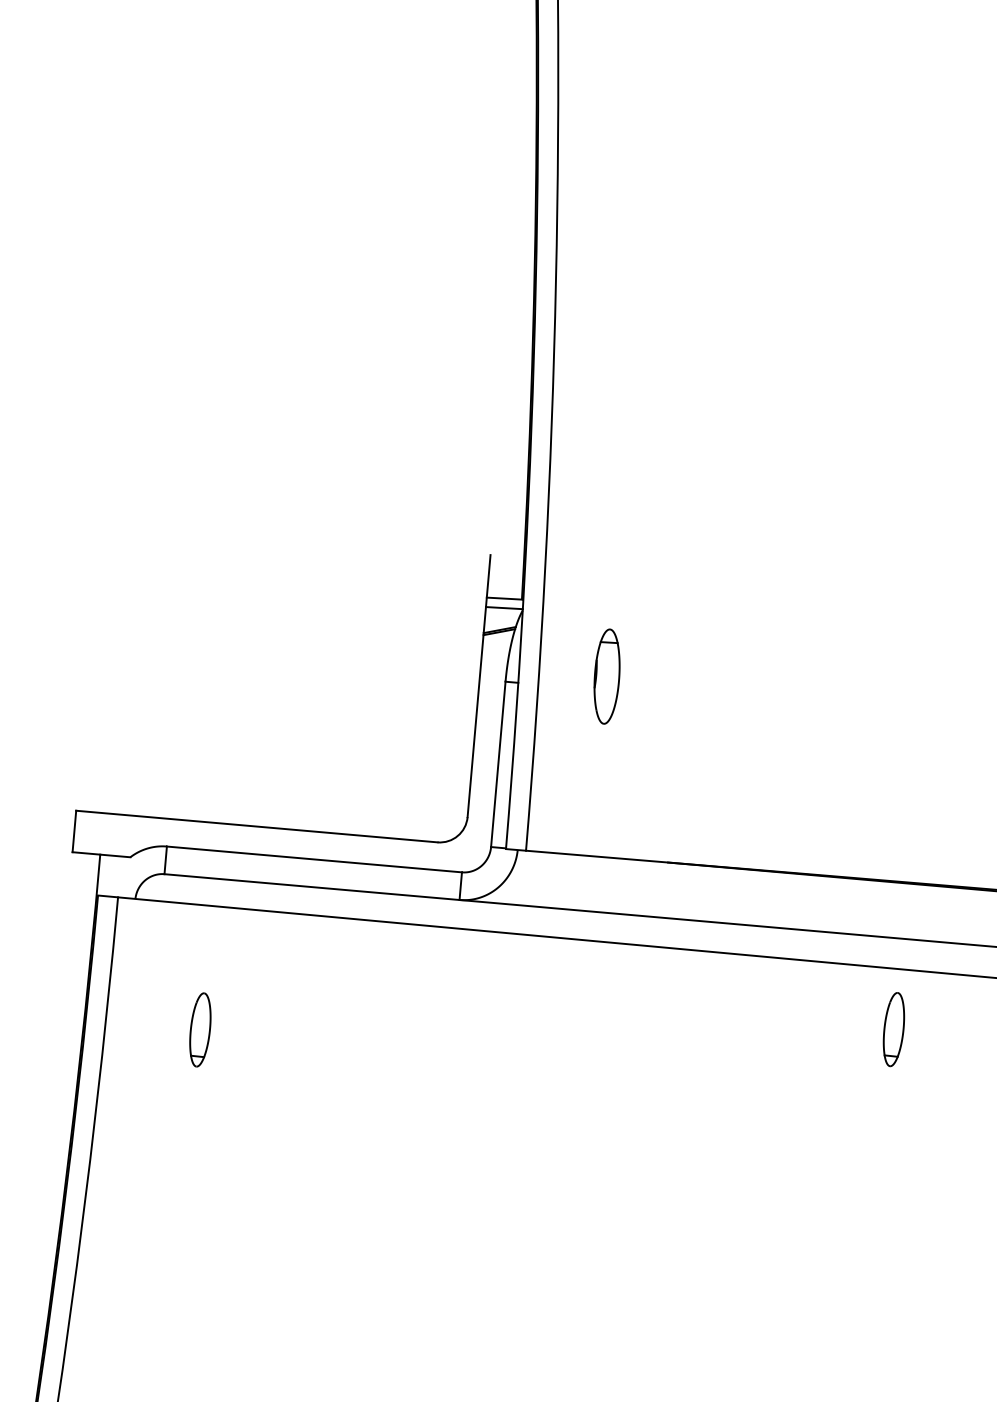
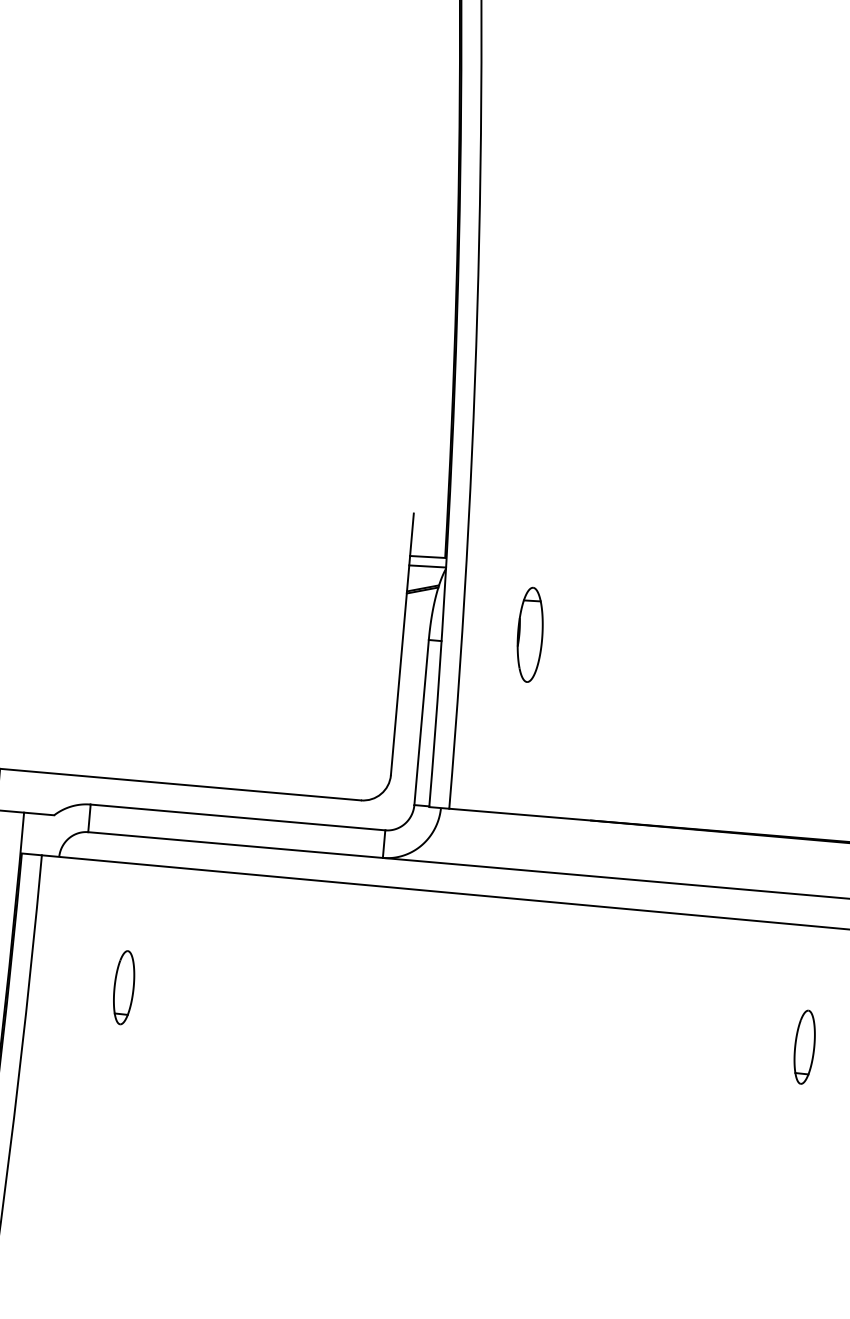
part: (893, 1029) -> (804, 1047), moved

